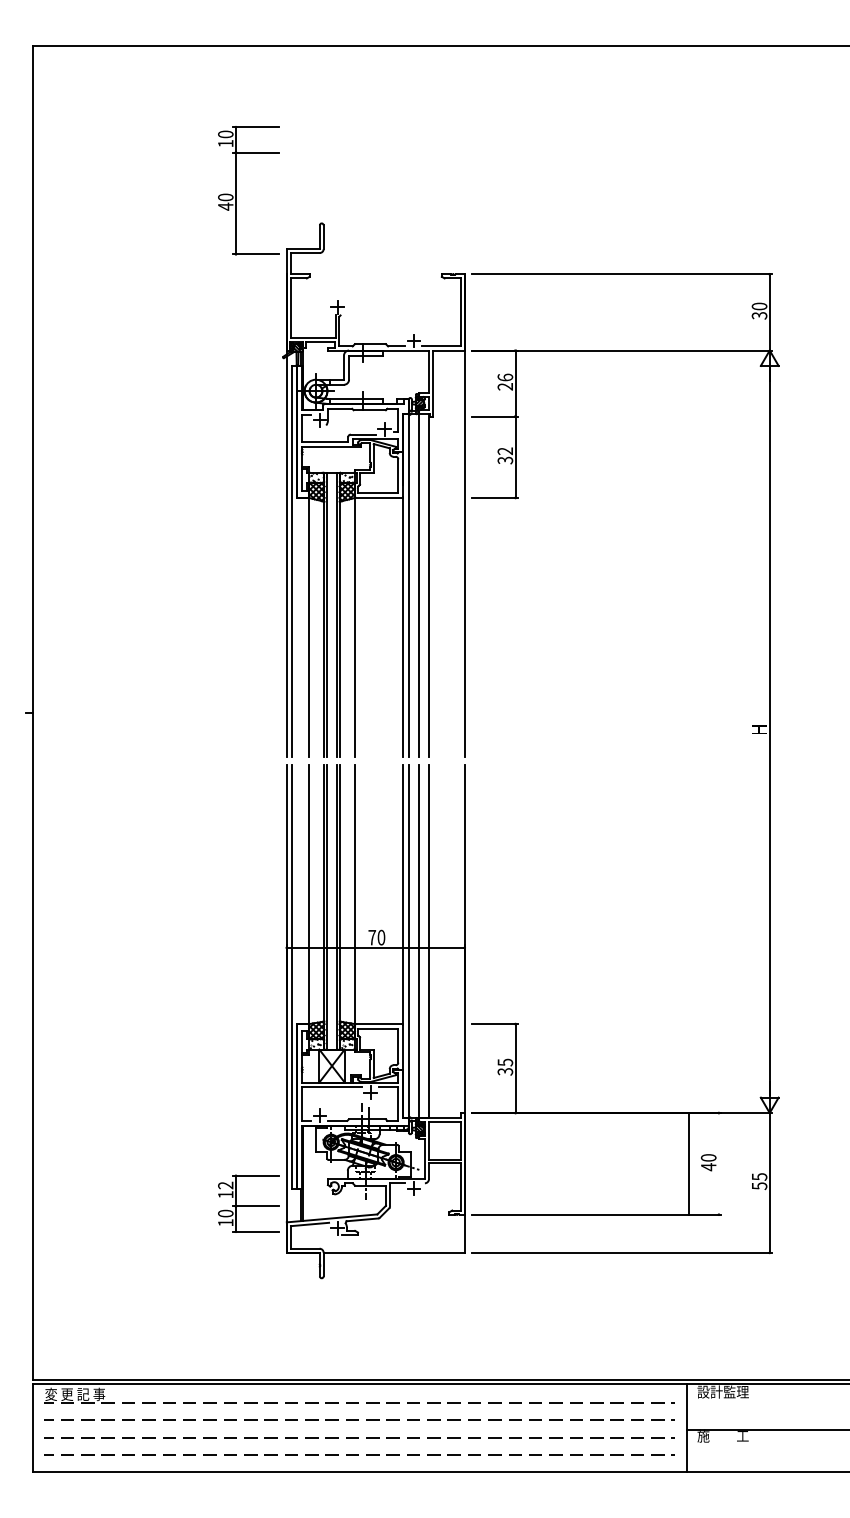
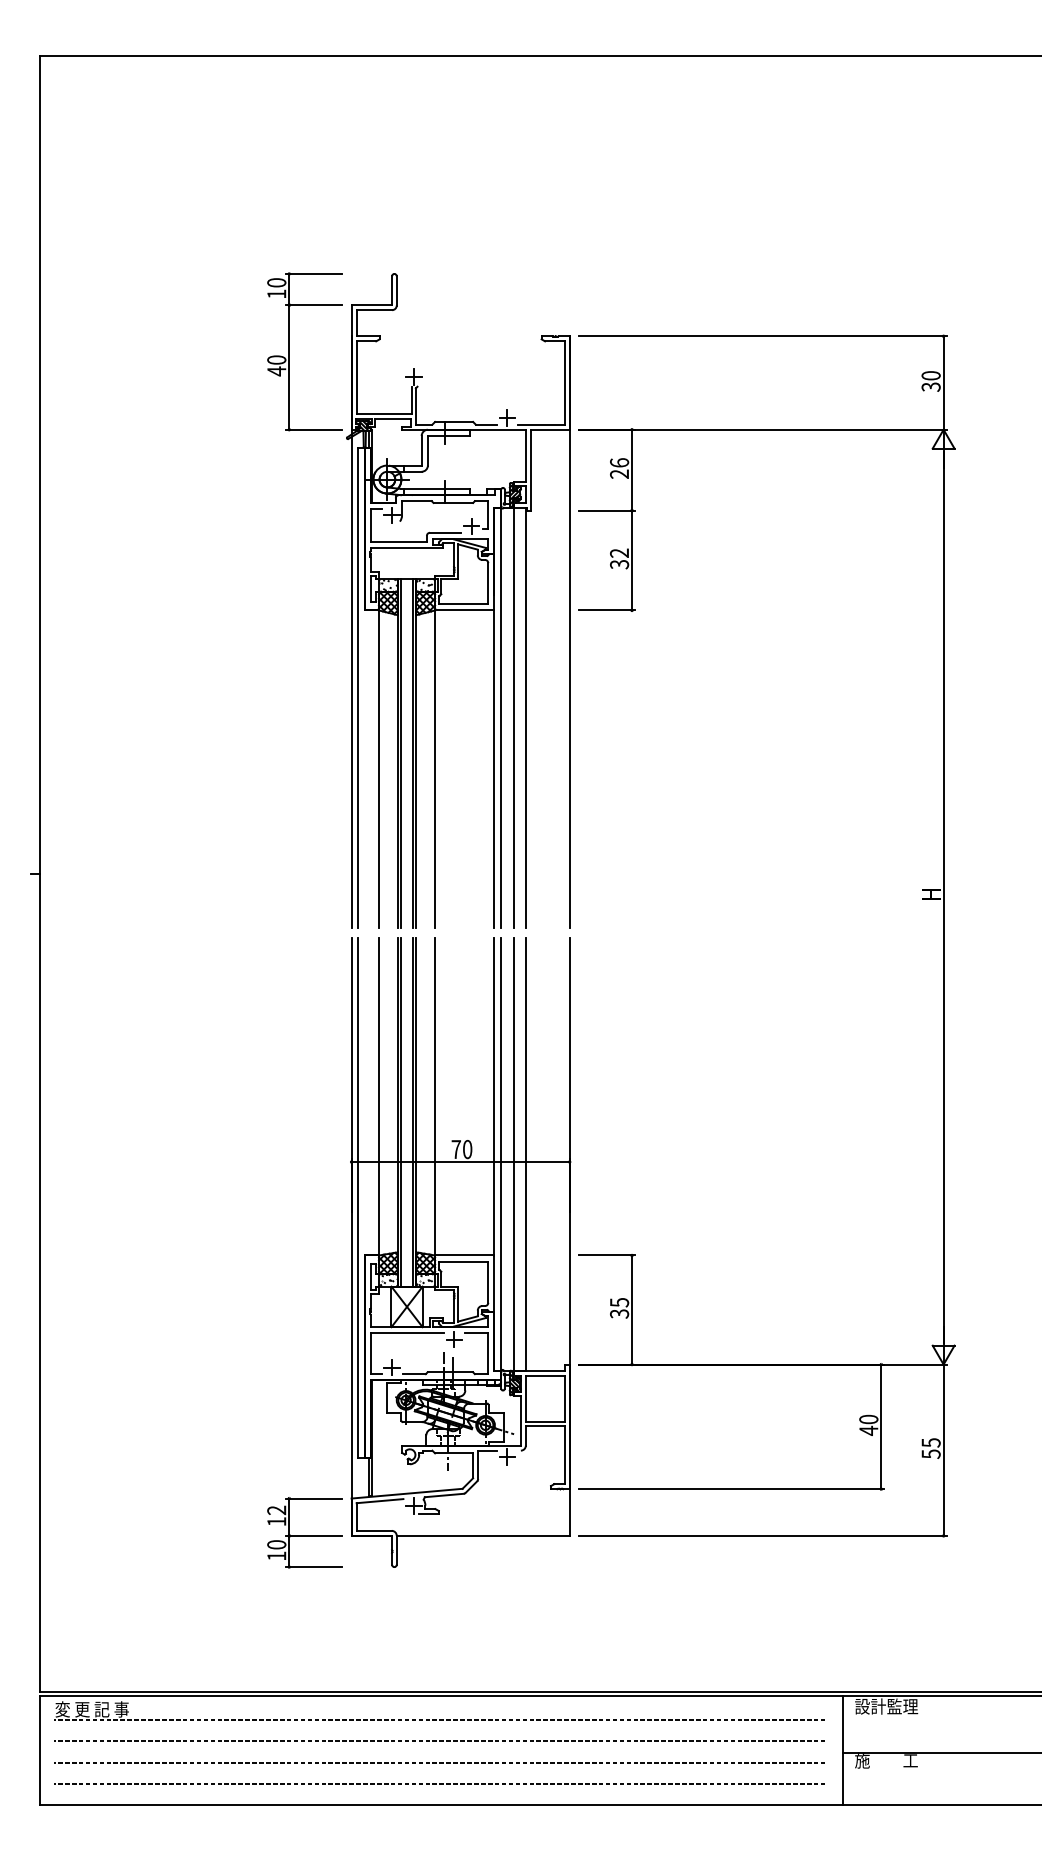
part: (236, 190) -> (289, 351), moved
line: (688, 1163) -> (881, 1426), moved
part: (248, 1203) -> (304, 1532), moved

